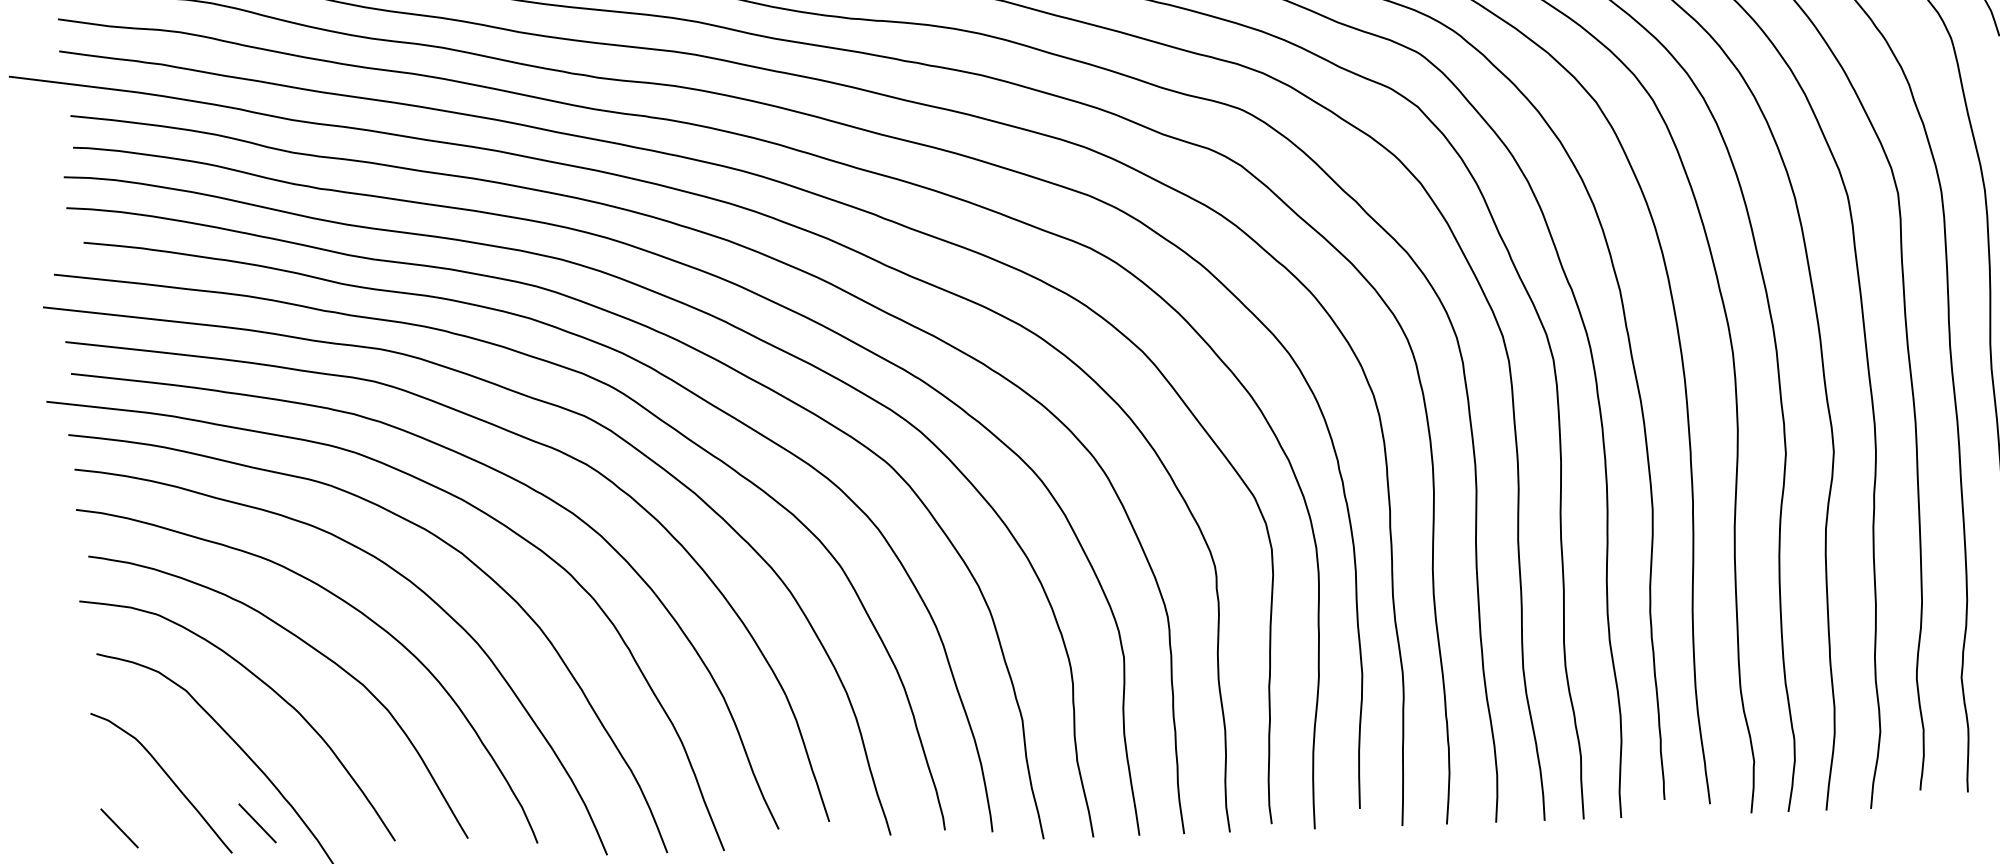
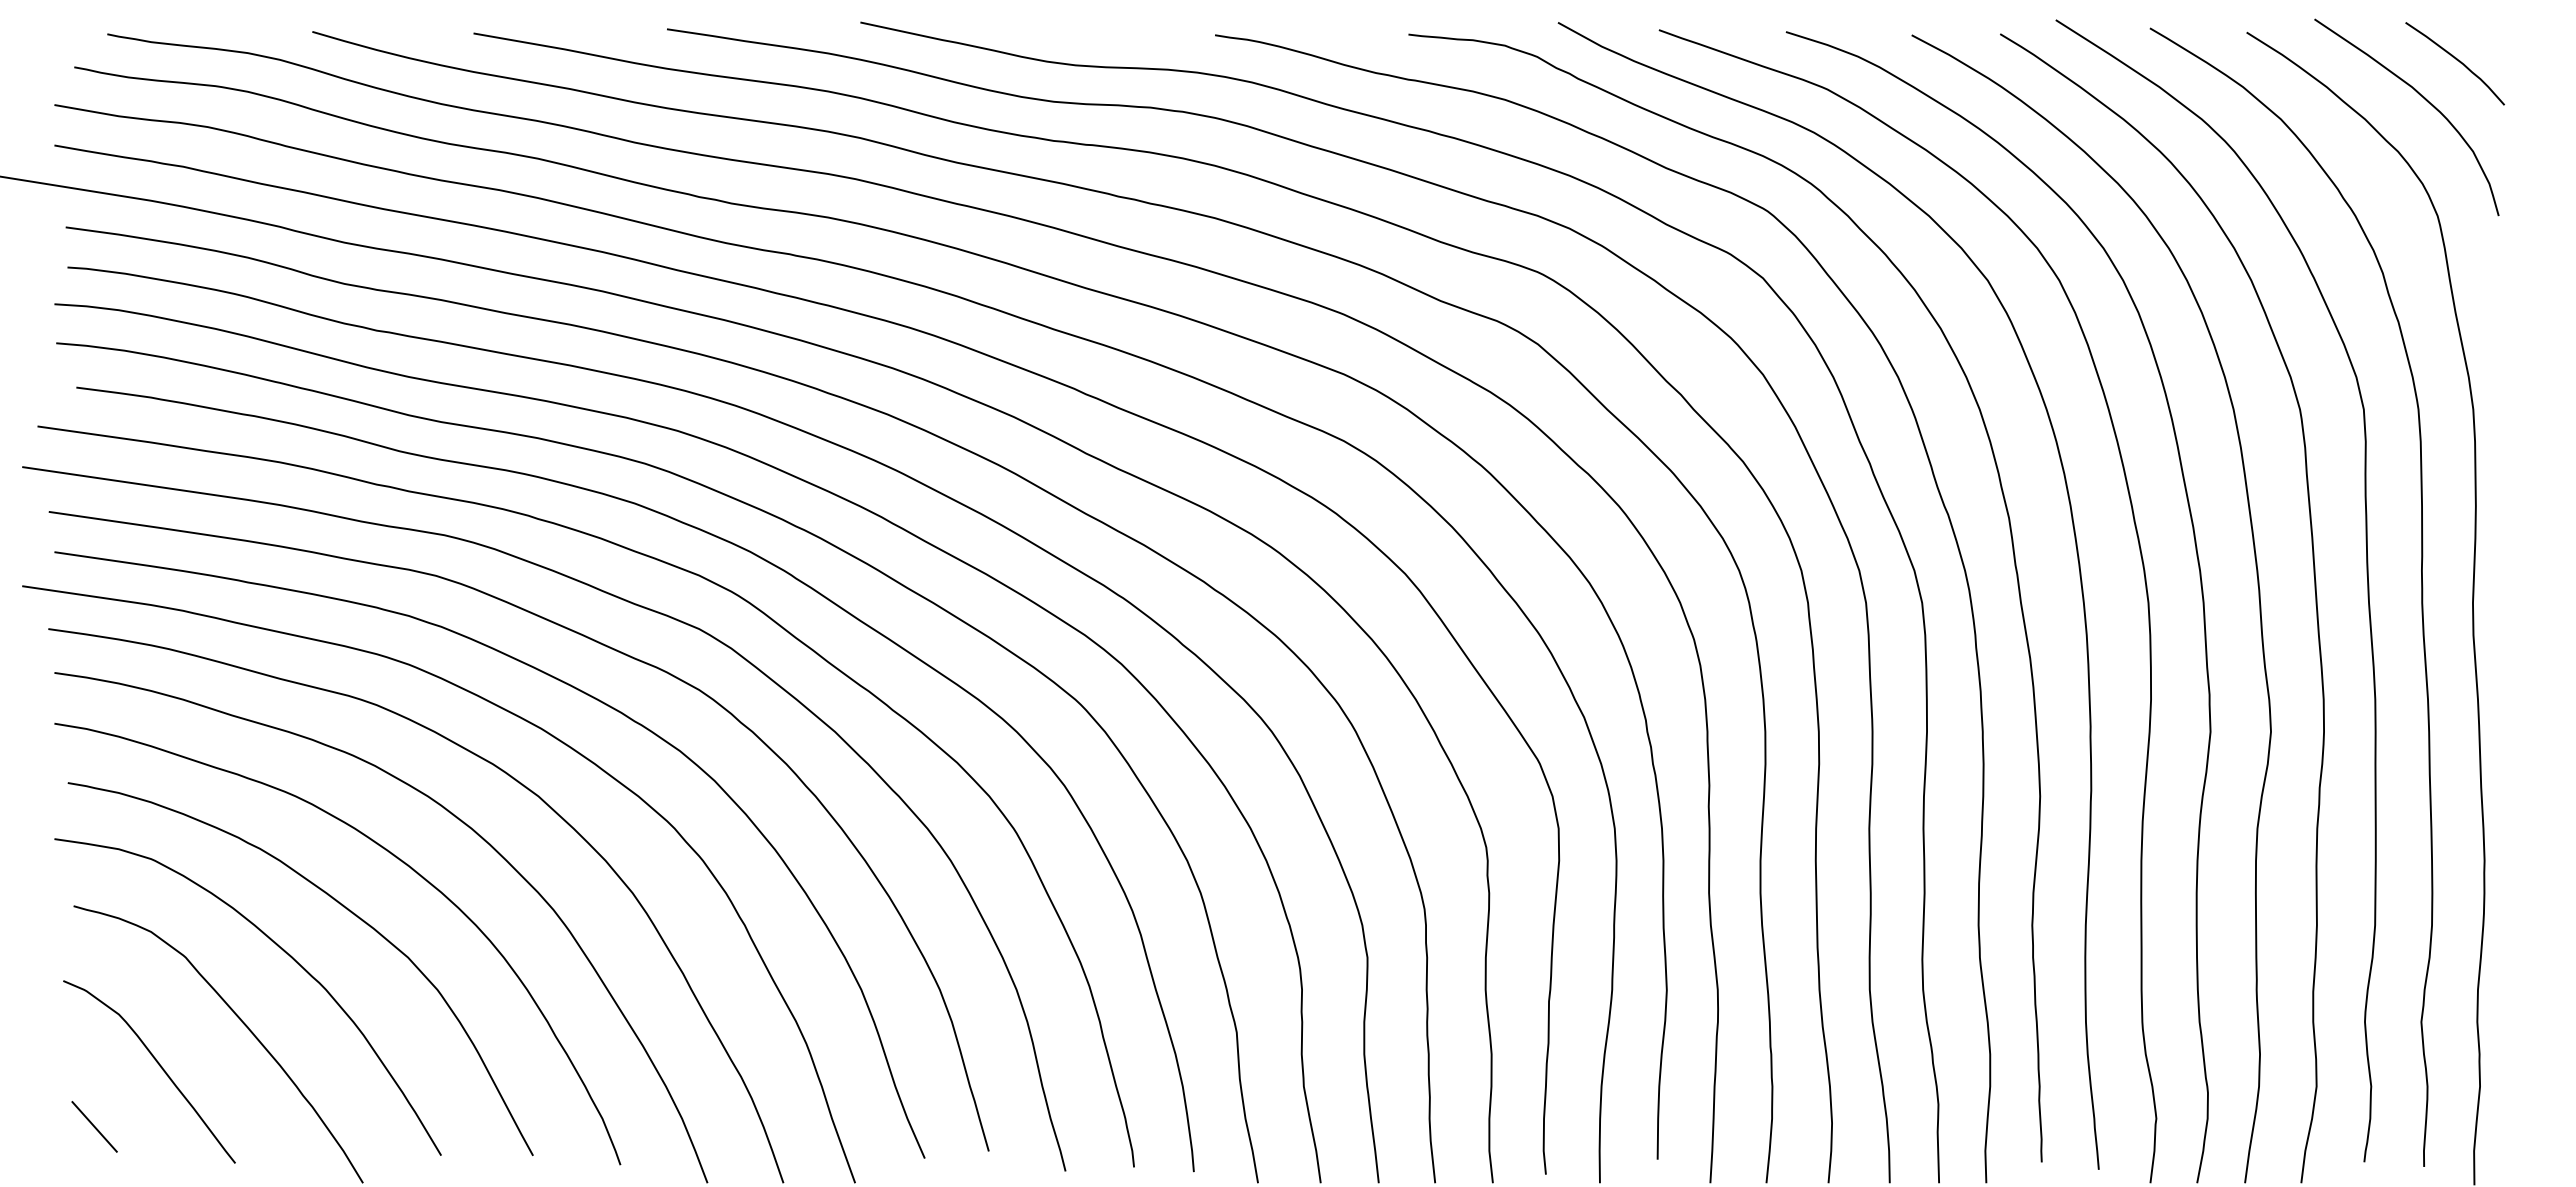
line: (257, 823) -> (268, 1126), removed

